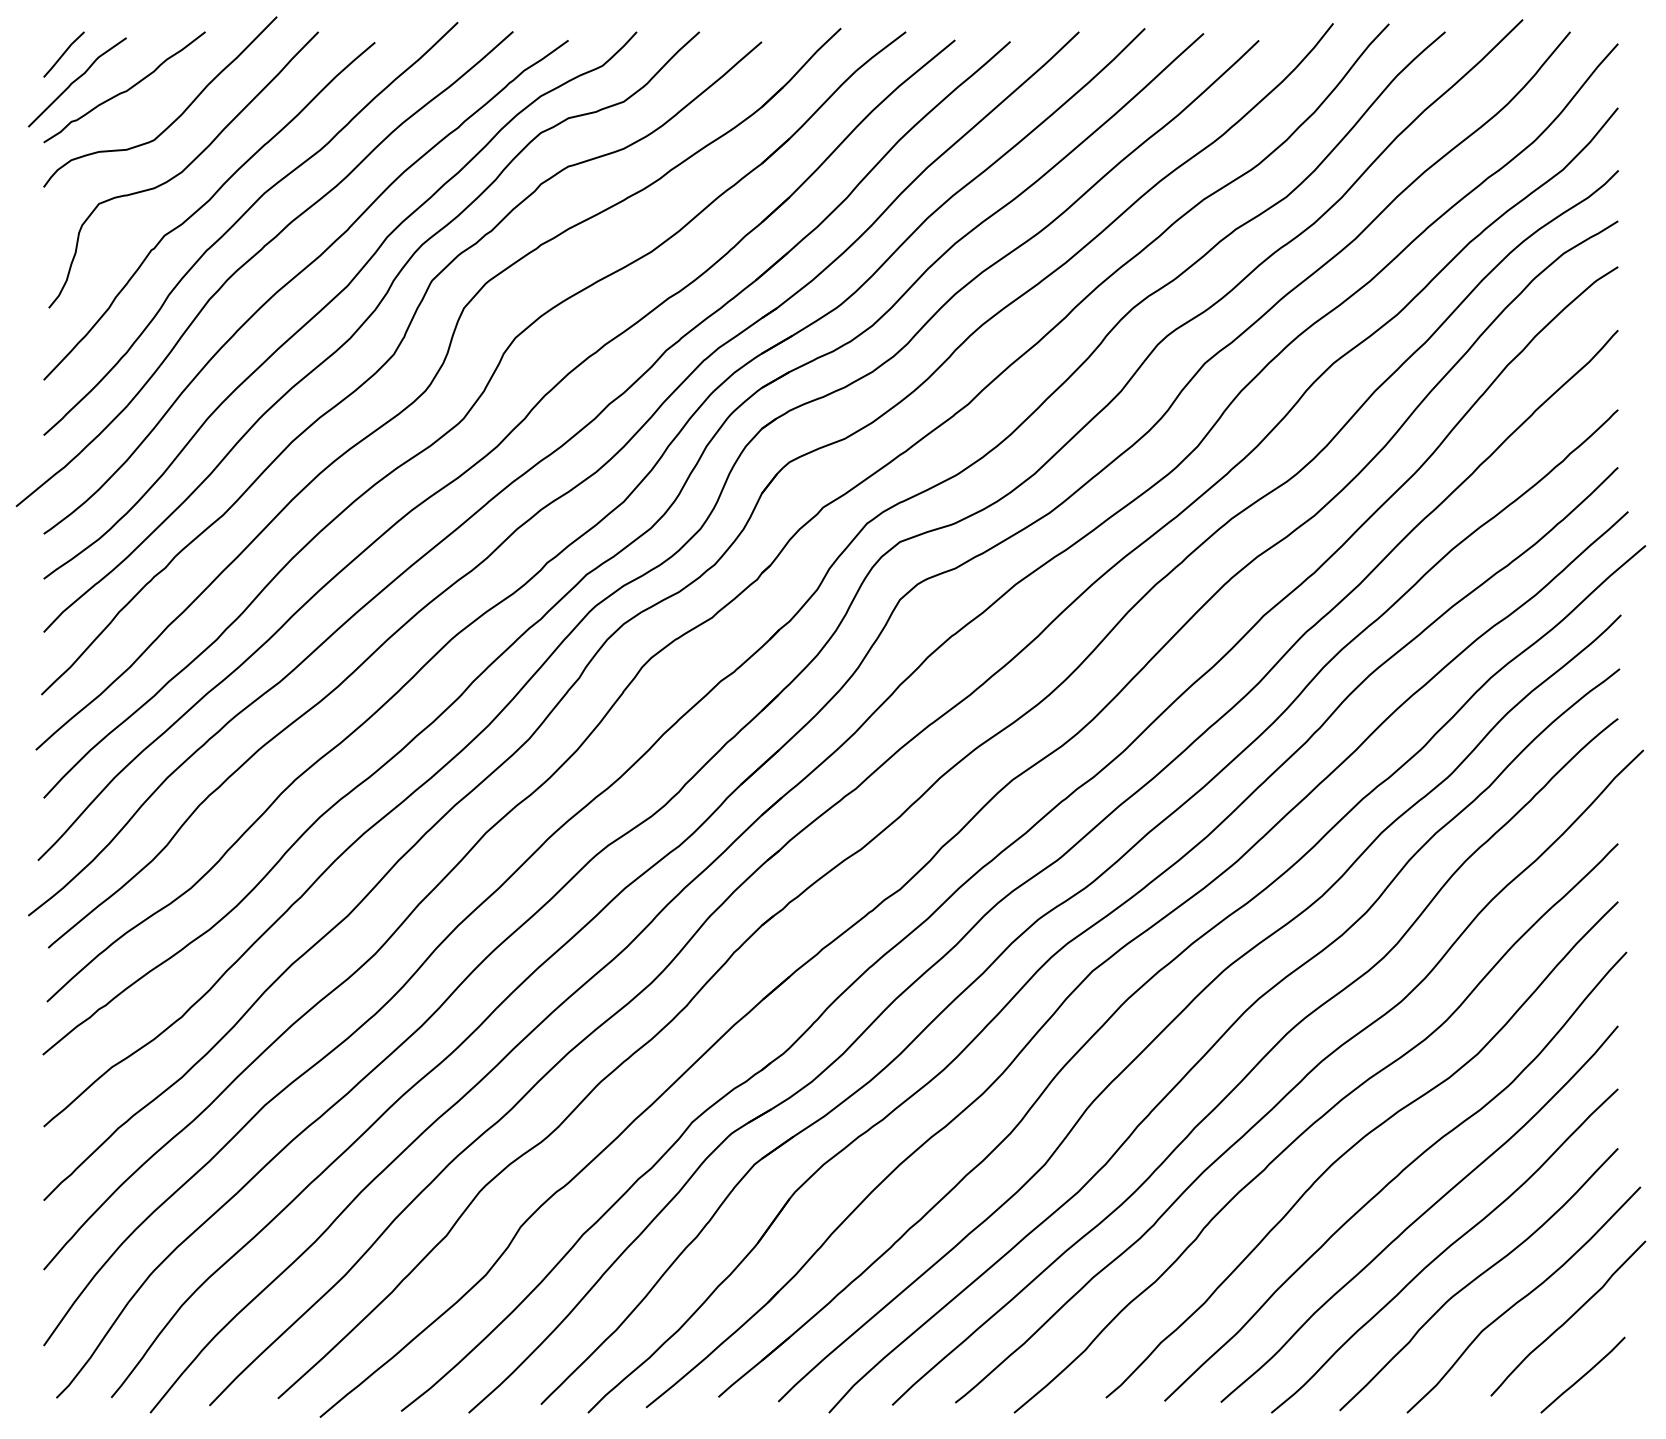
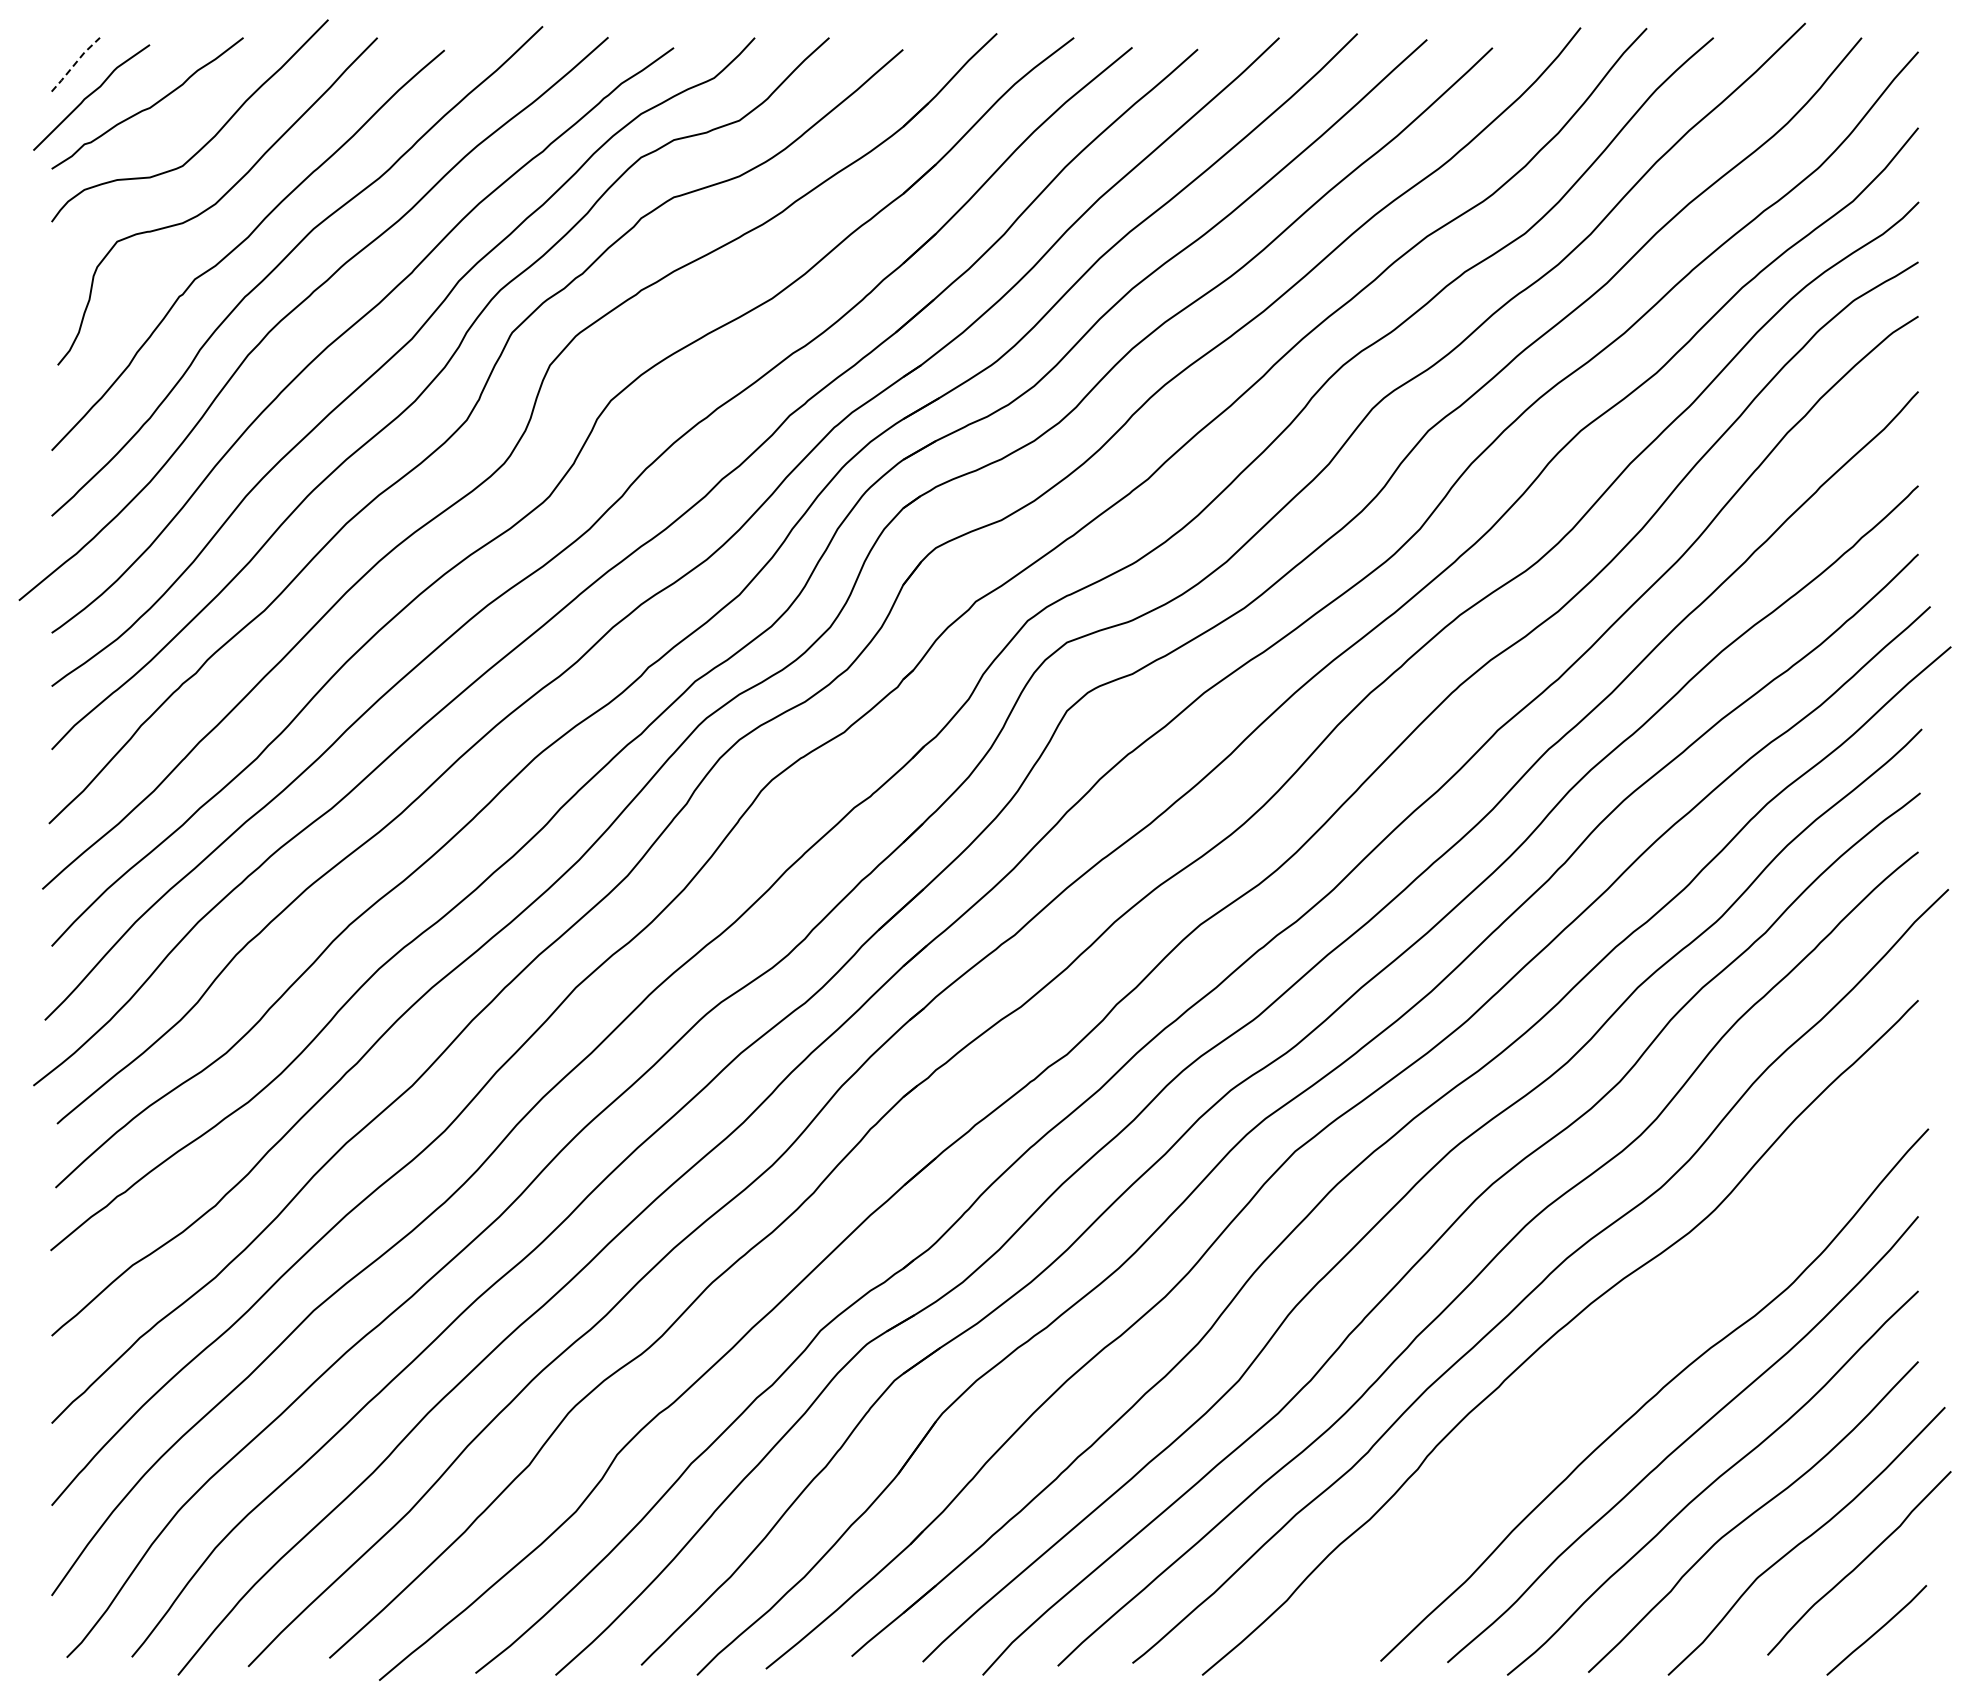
line: (63, 53) -> (75, 63), solid -> dashed
curve: (1358, 1143) -> (1610, 1355), removed

